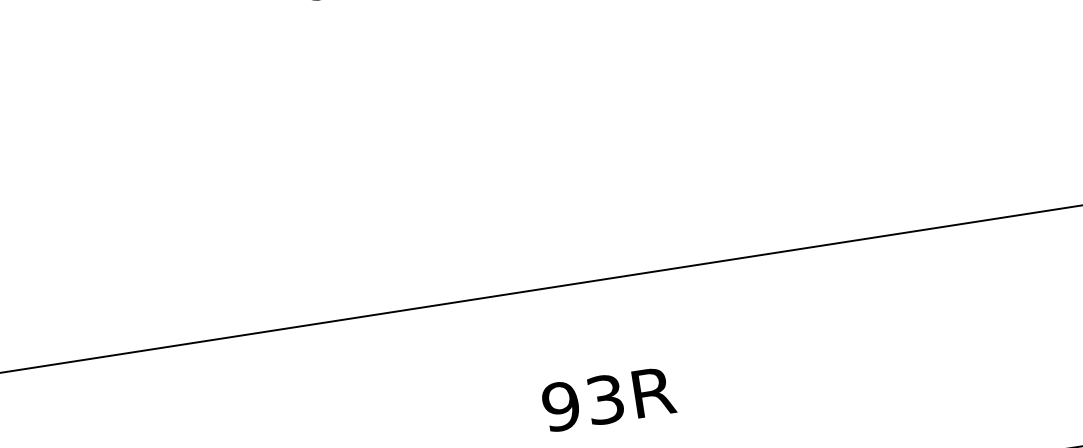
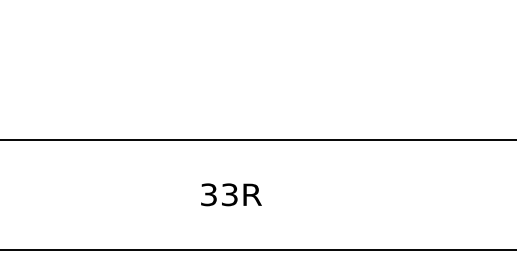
text: (560, 405) -> (208, 194), 93R -> 33R

